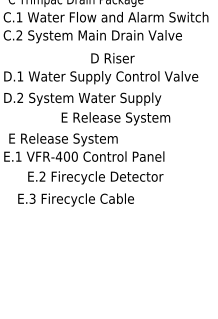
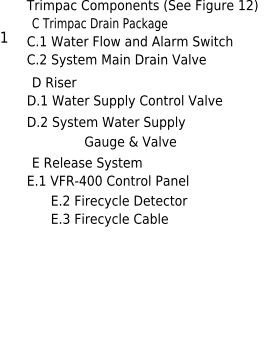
text: (112, 58) -> (54, 82), moved
text: (115, 118) -> (139, 142), E Release System -> Gauge & Valve
text: (75, 199) -> (109, 219), moved

